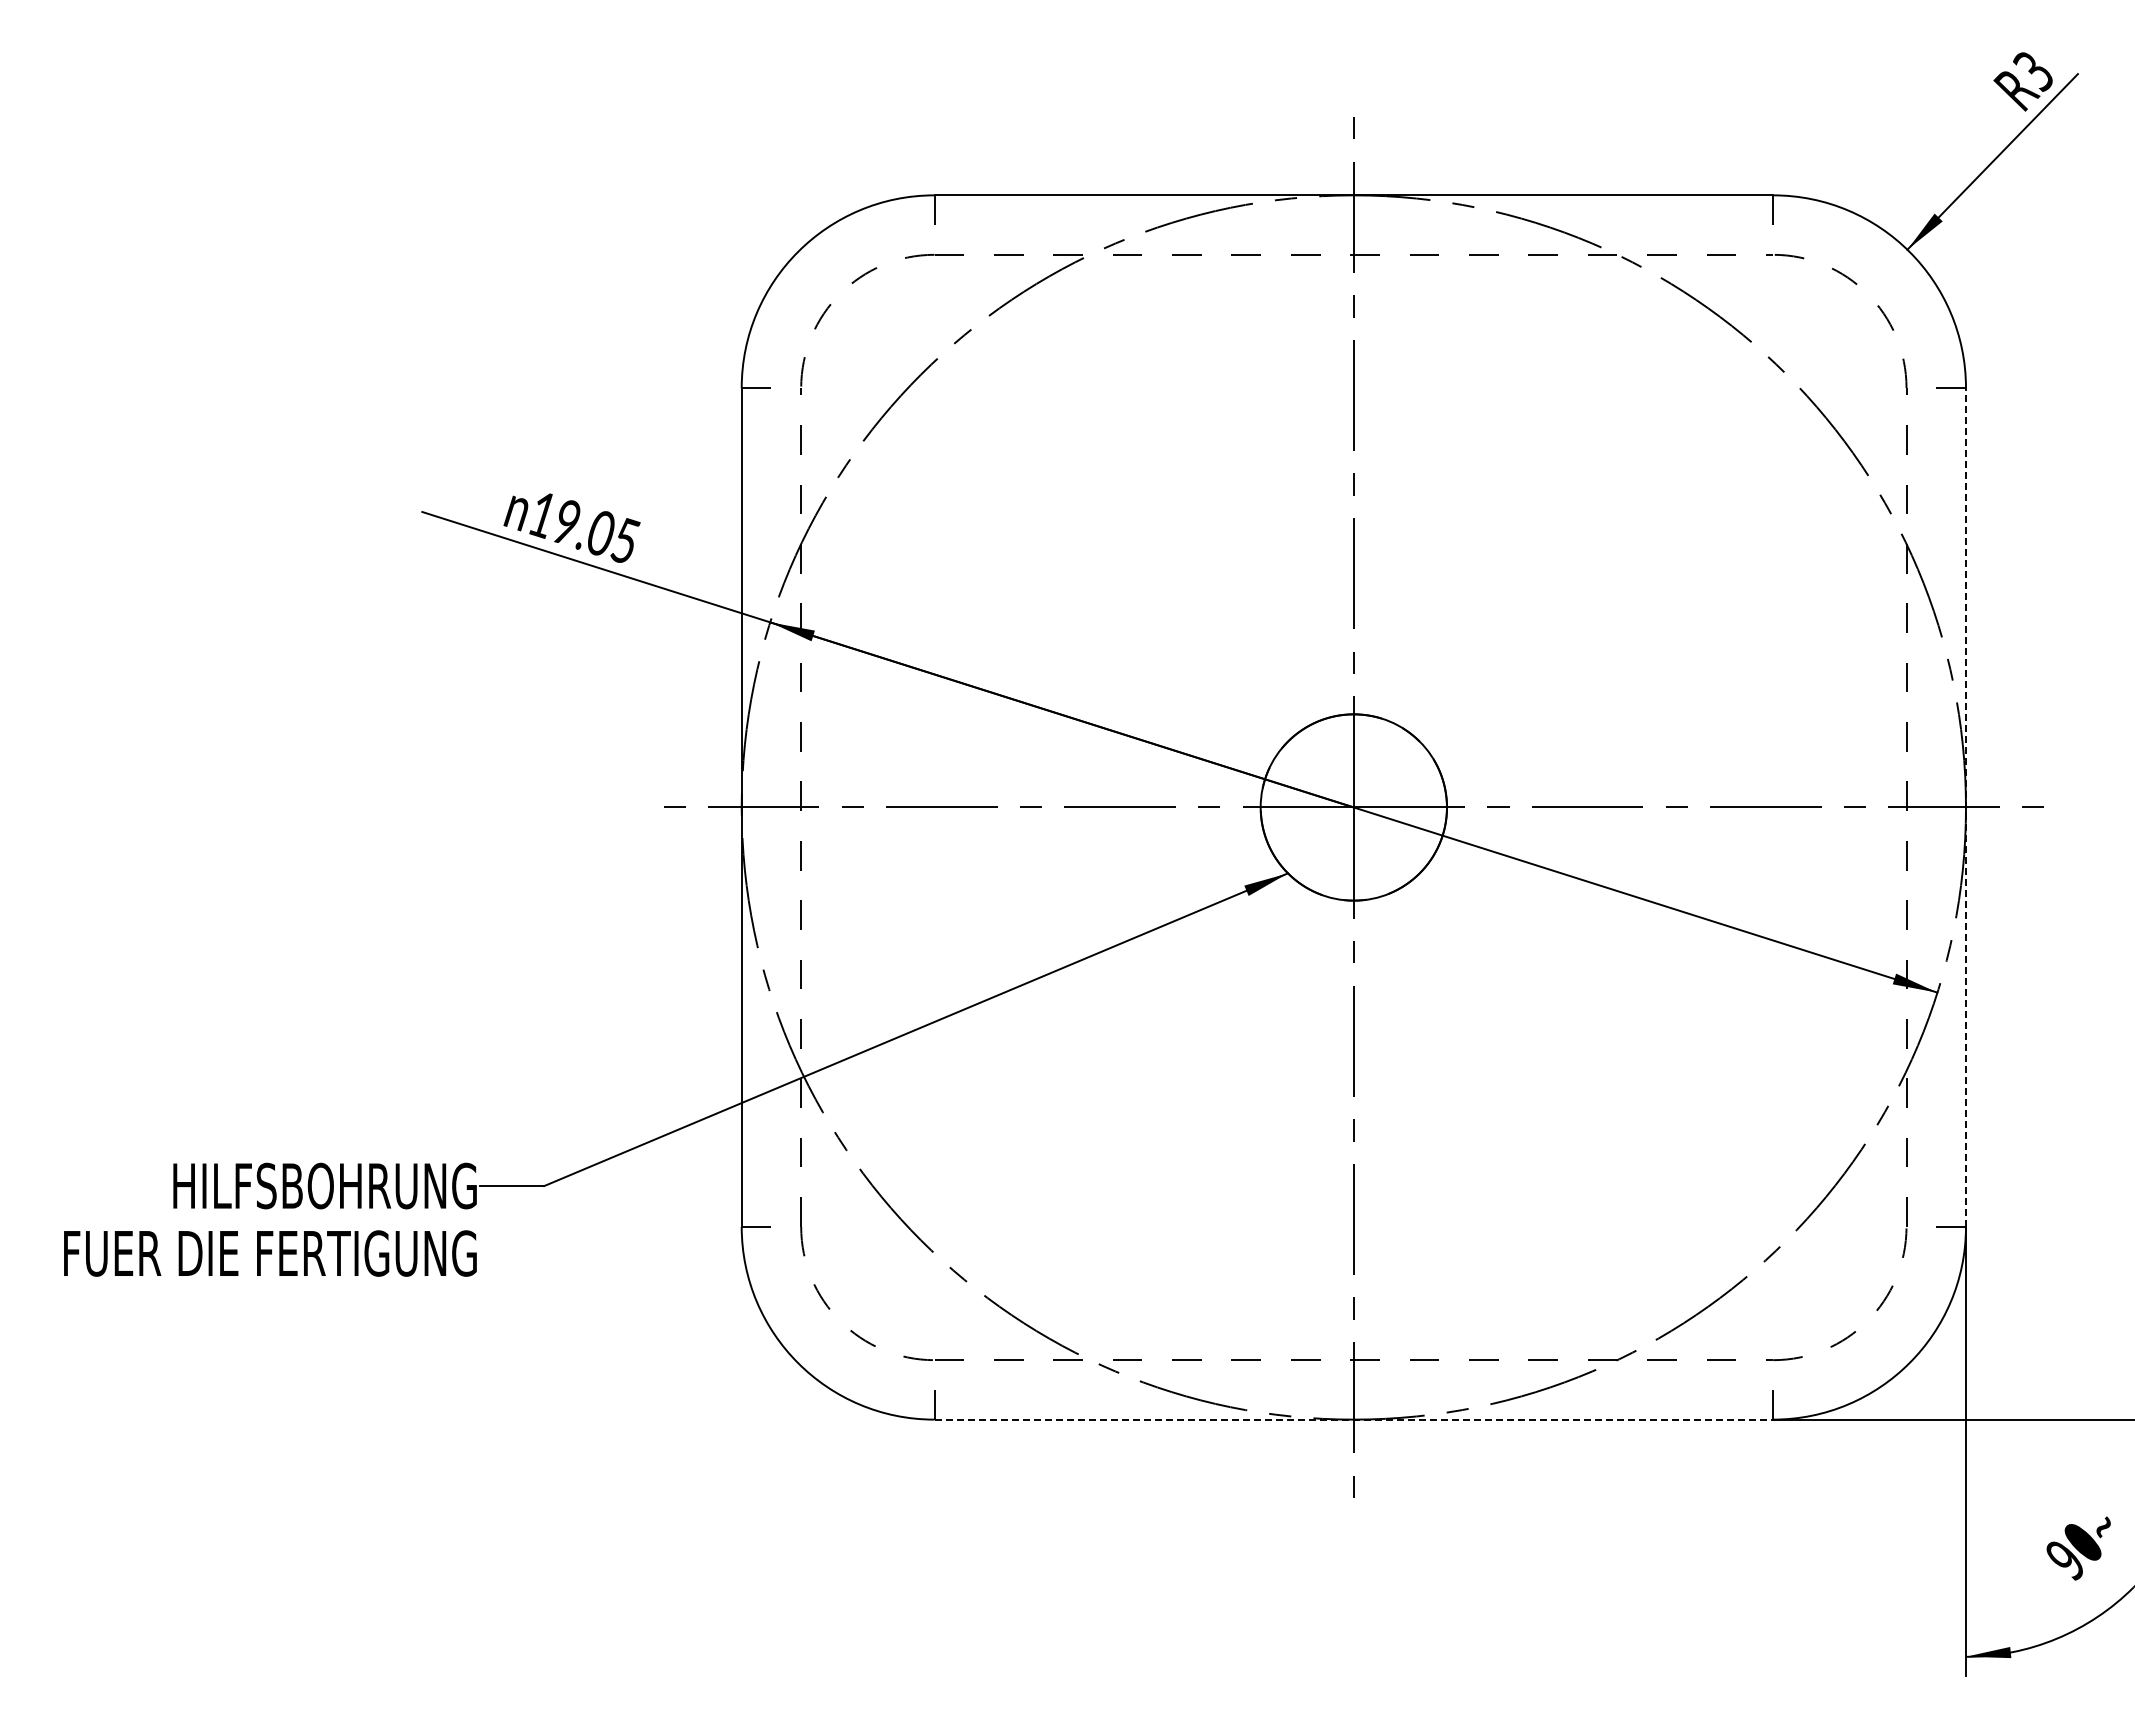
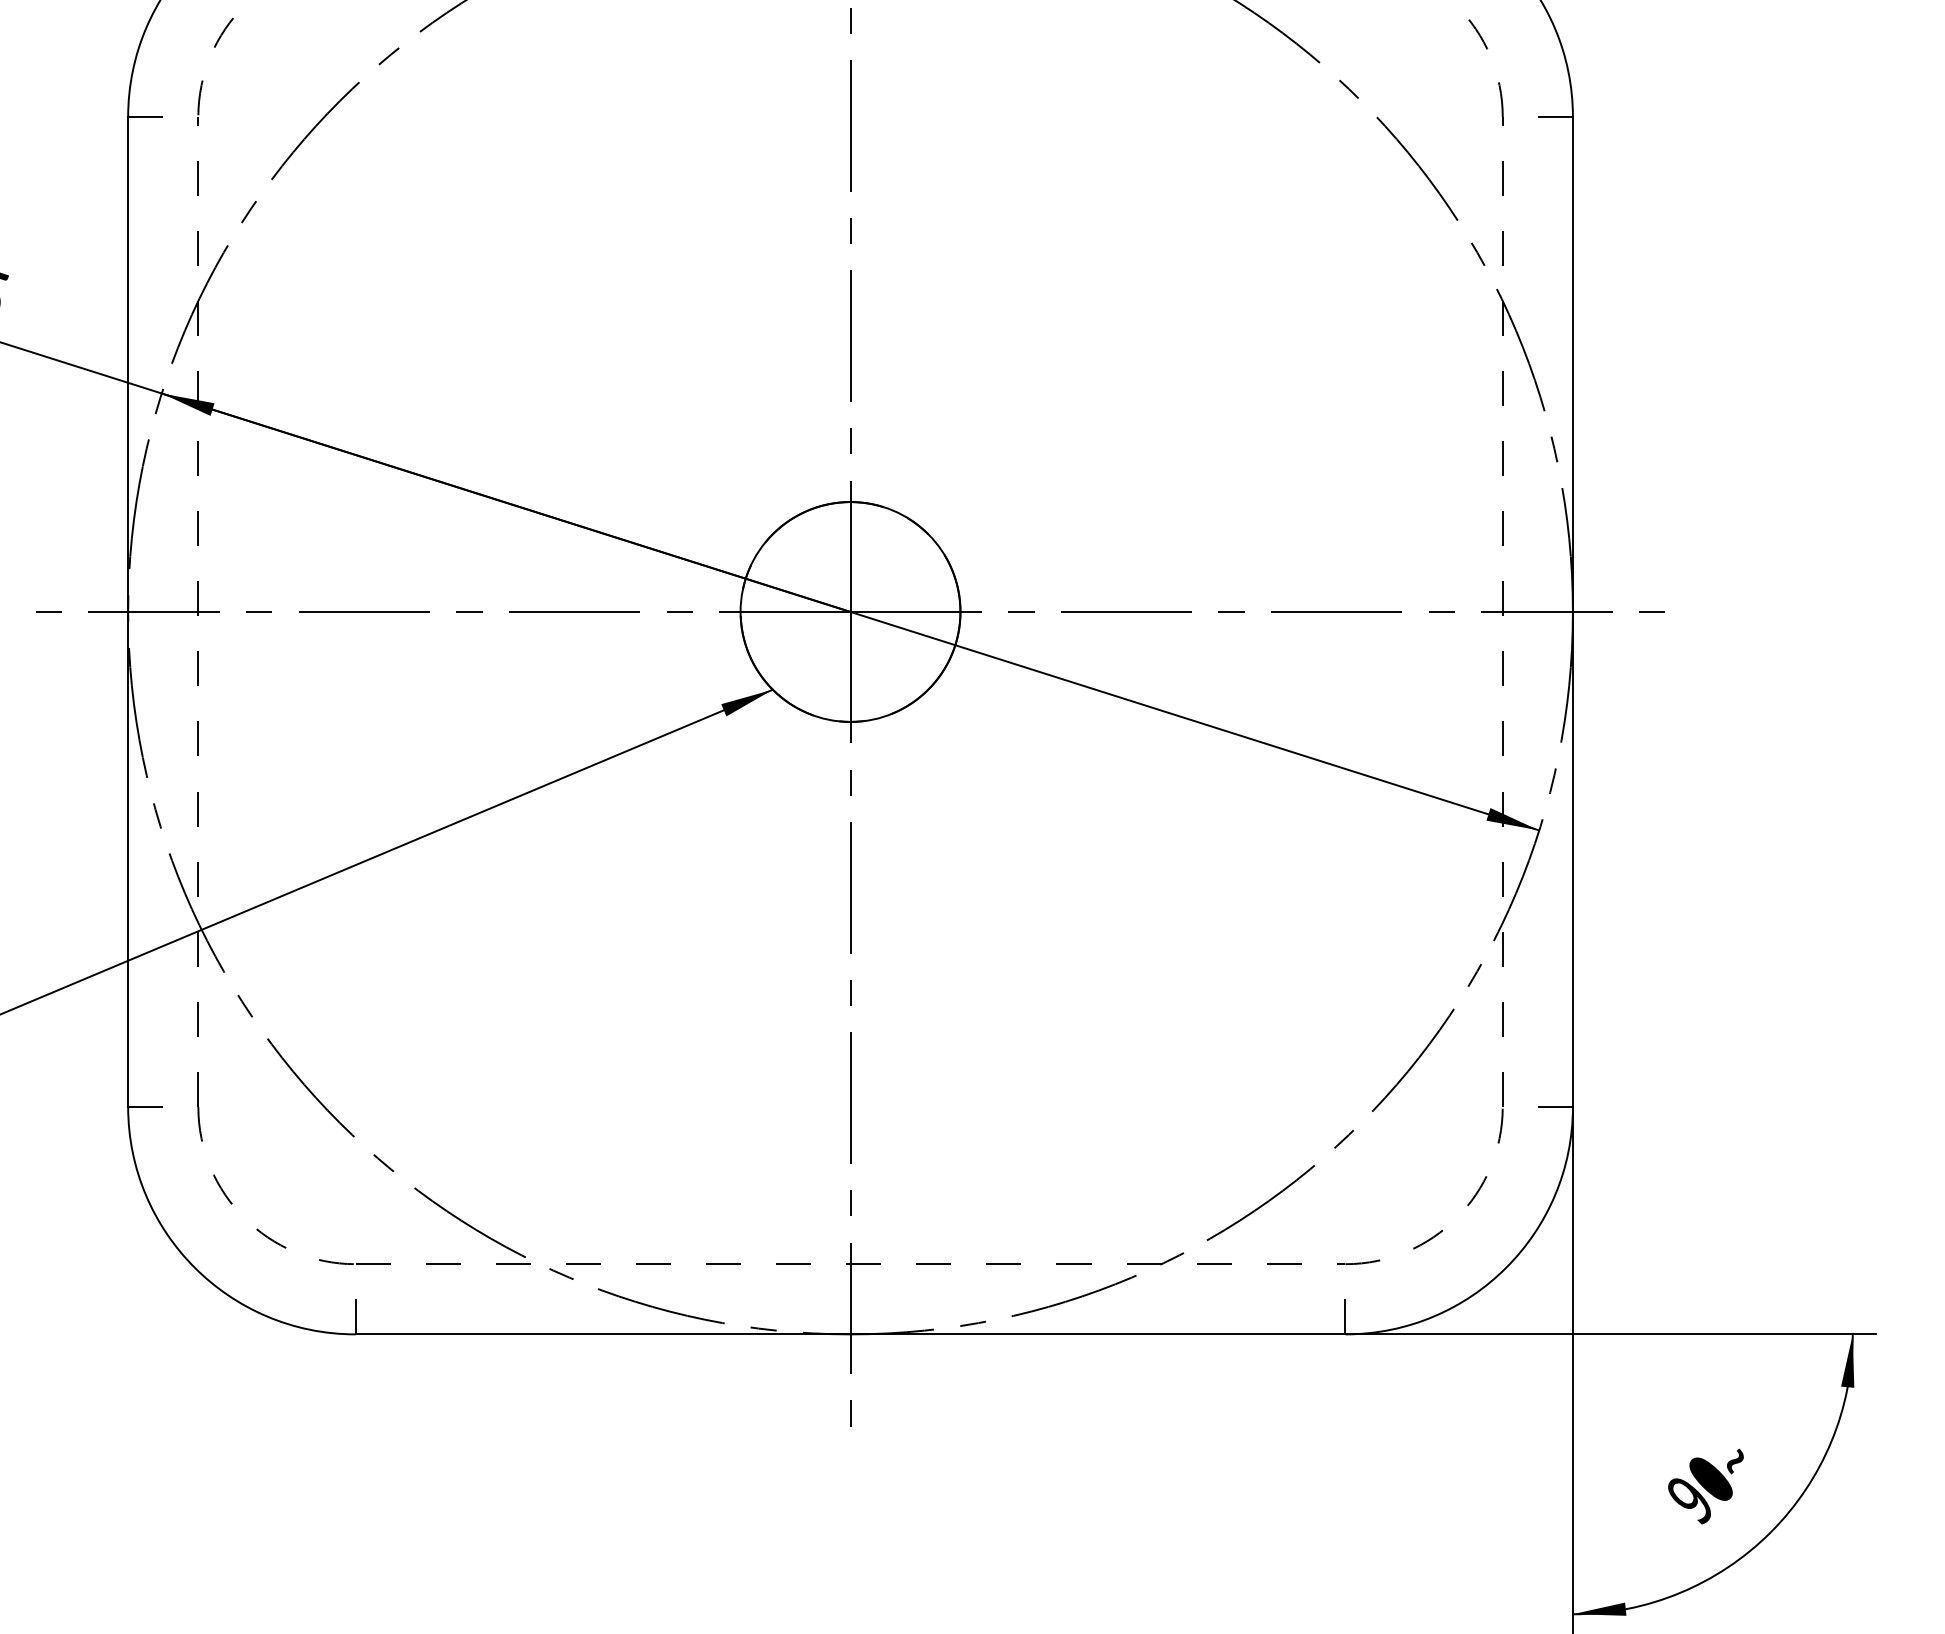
line: (1966, 807) -> (1573, 611), dashed -> solid
line: (1354, 1419) -> (851, 1334), dashed -> solid

